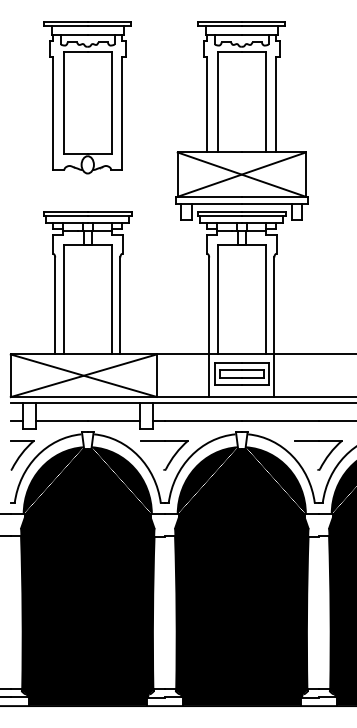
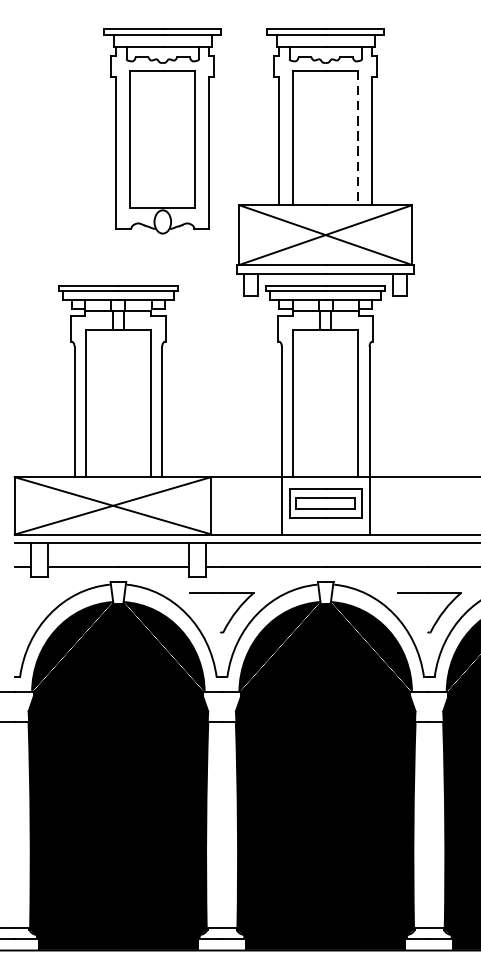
part: (87, 97) -> (162, 131), moved
line: (265, 102) -> (357, 137), solid -> dashed
part: (22, 455) -> (30, 613), removed

